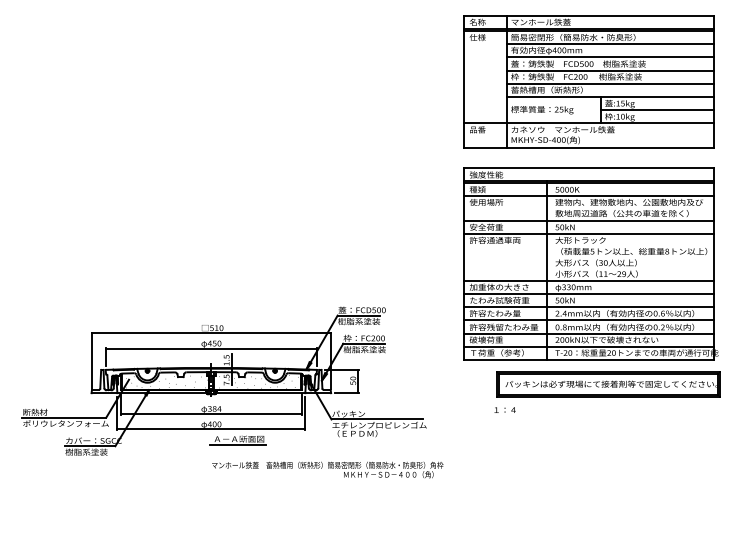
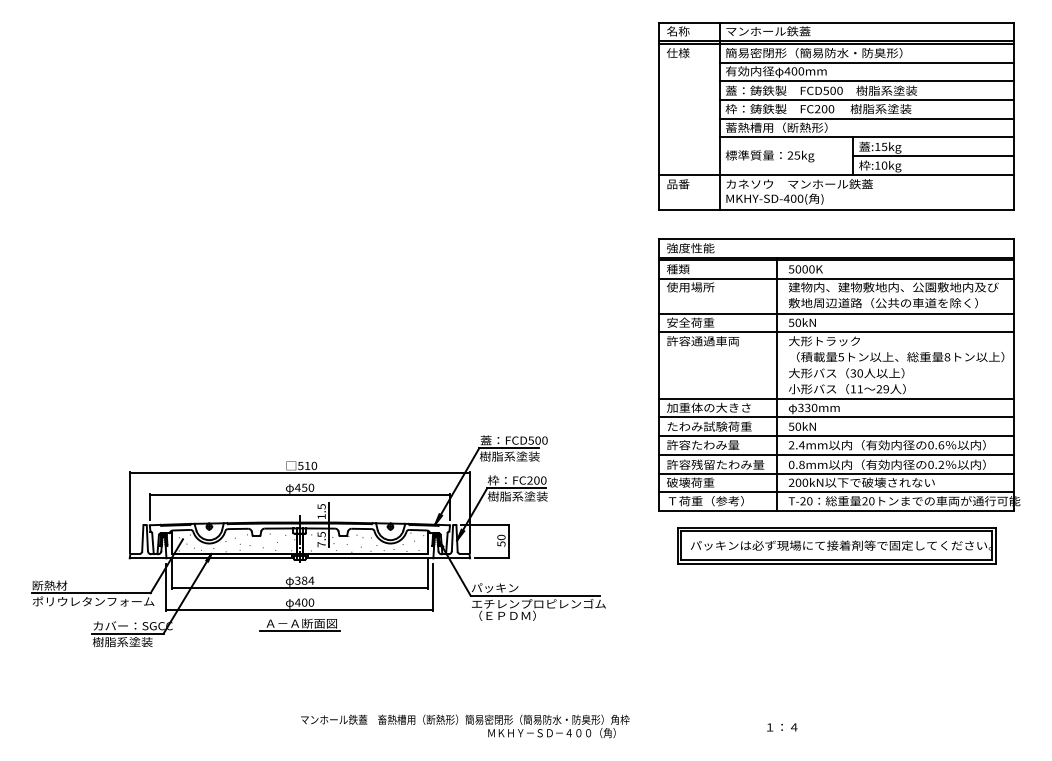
part: (608, 384) -> (836, 545), moved
text: (505, 410) -> (782, 727), moved
part: (237, 439) -> (299, 624), moved
text: (327, 470) -> (465, 726), moved

